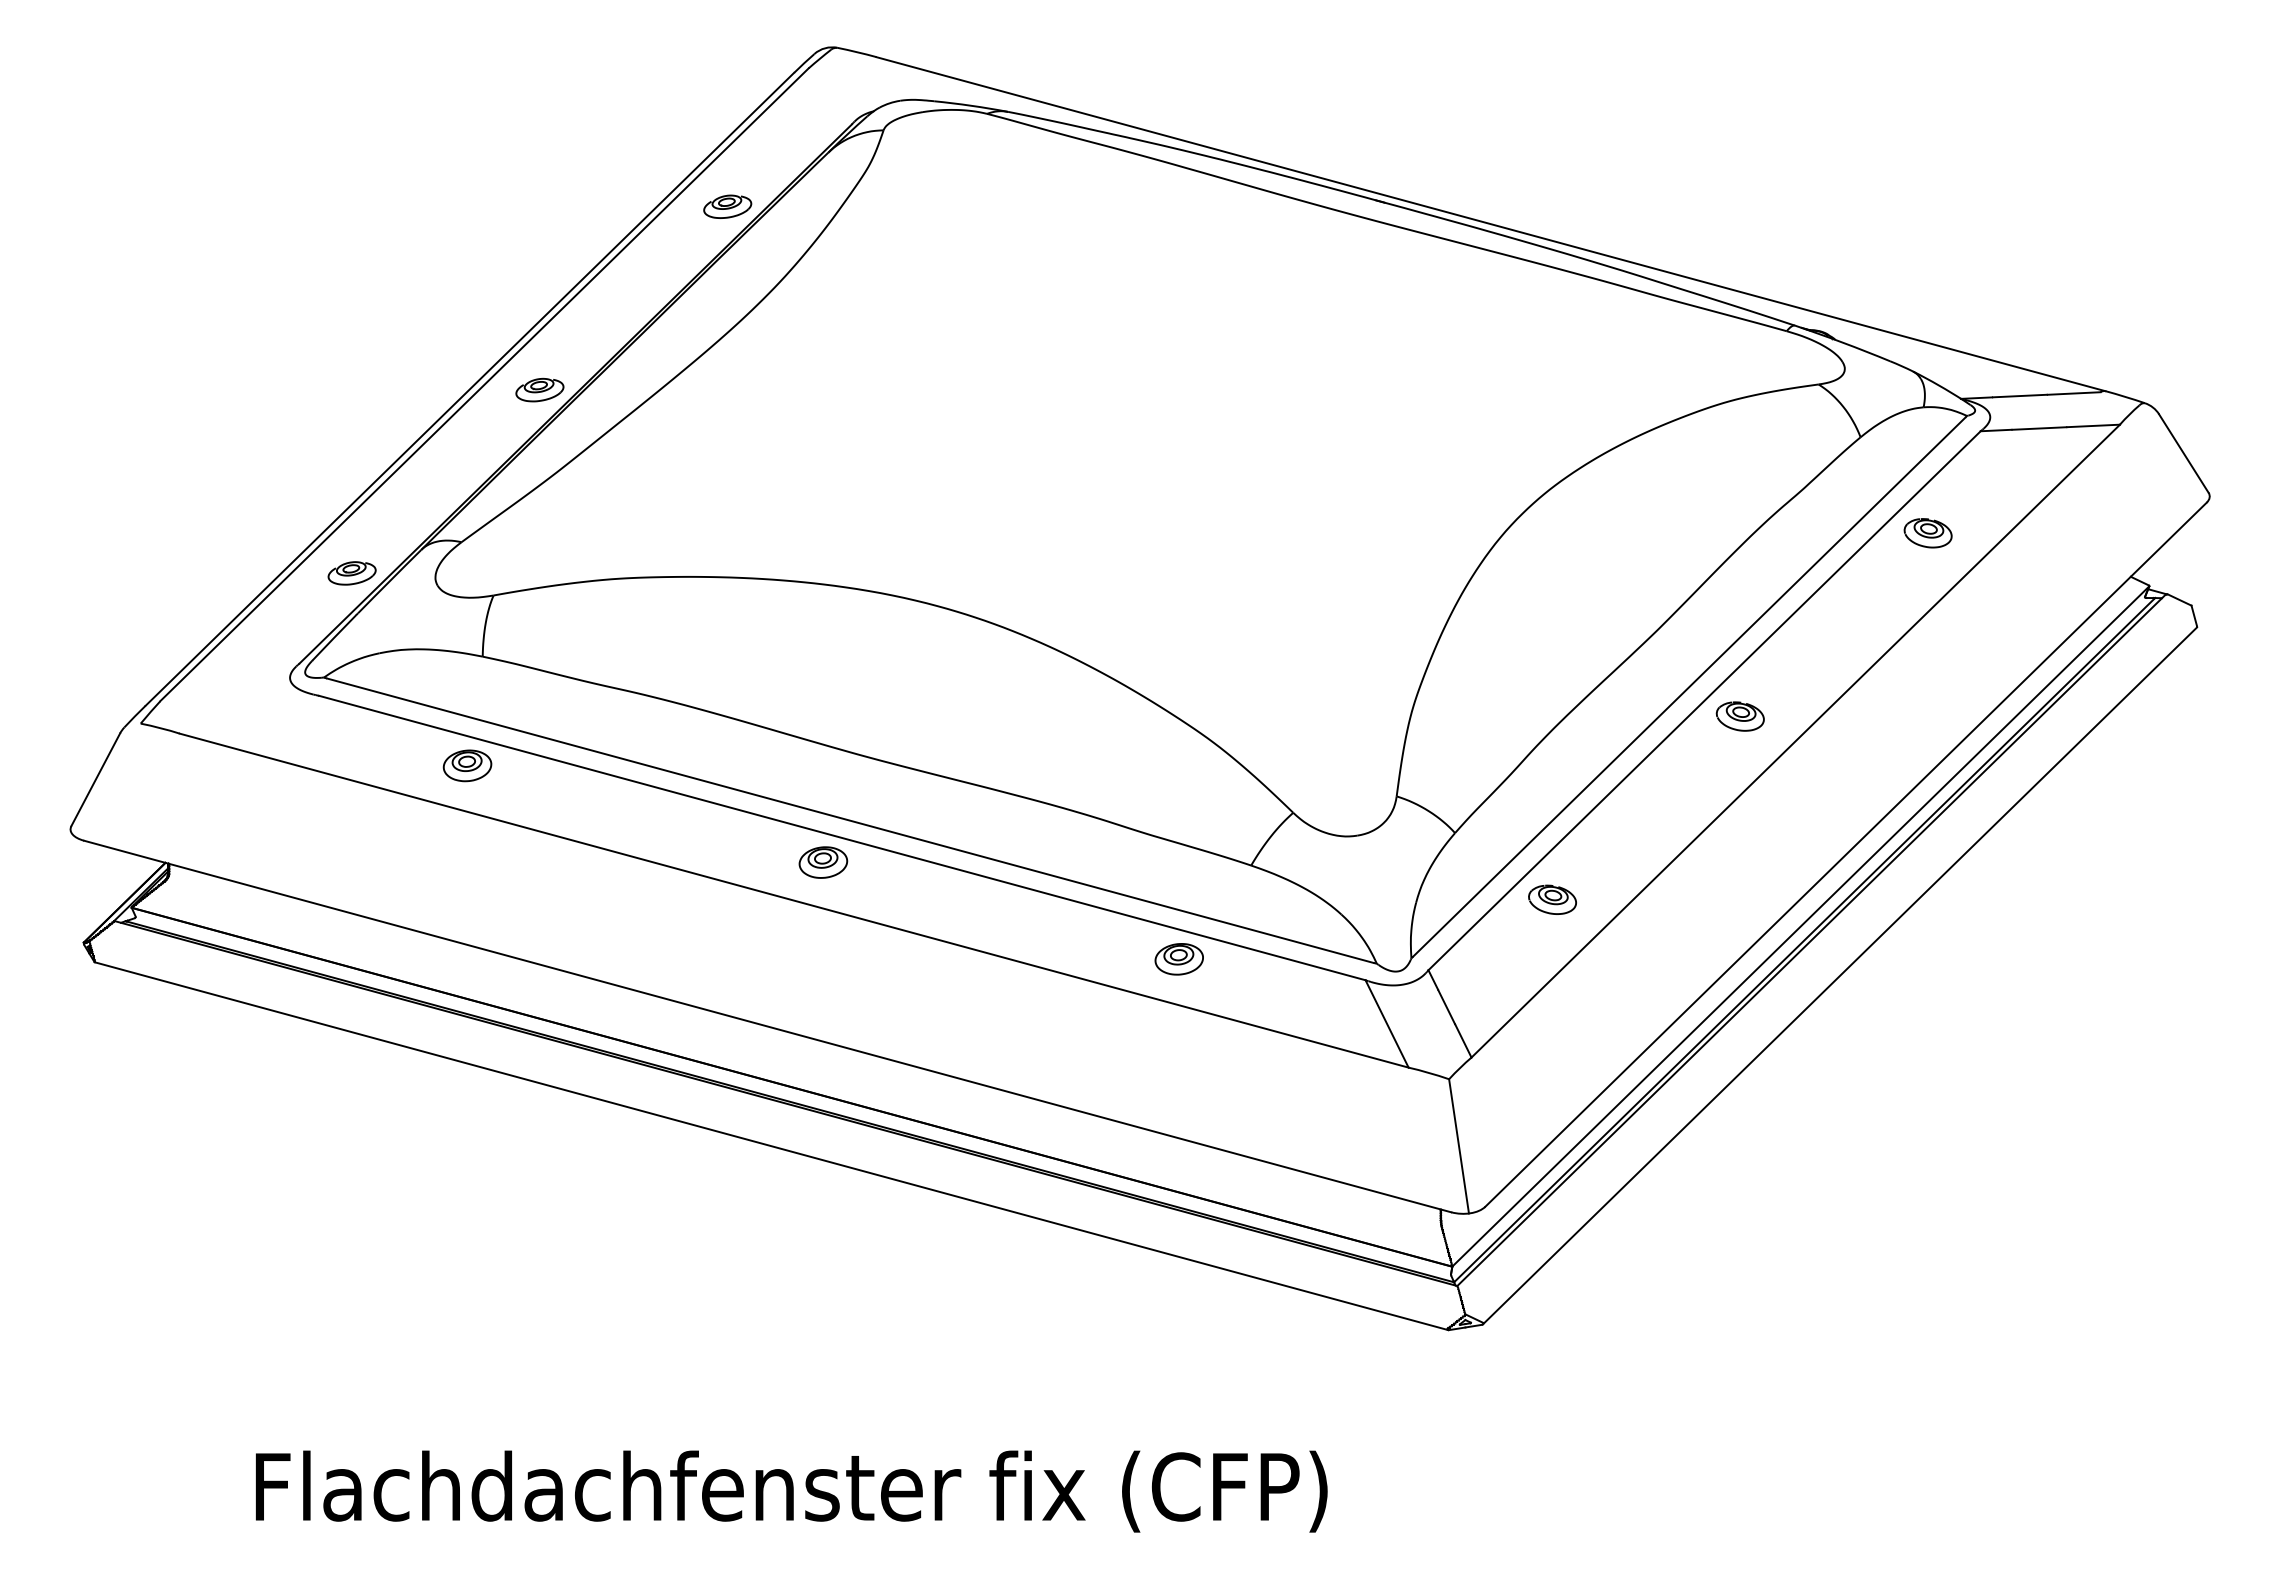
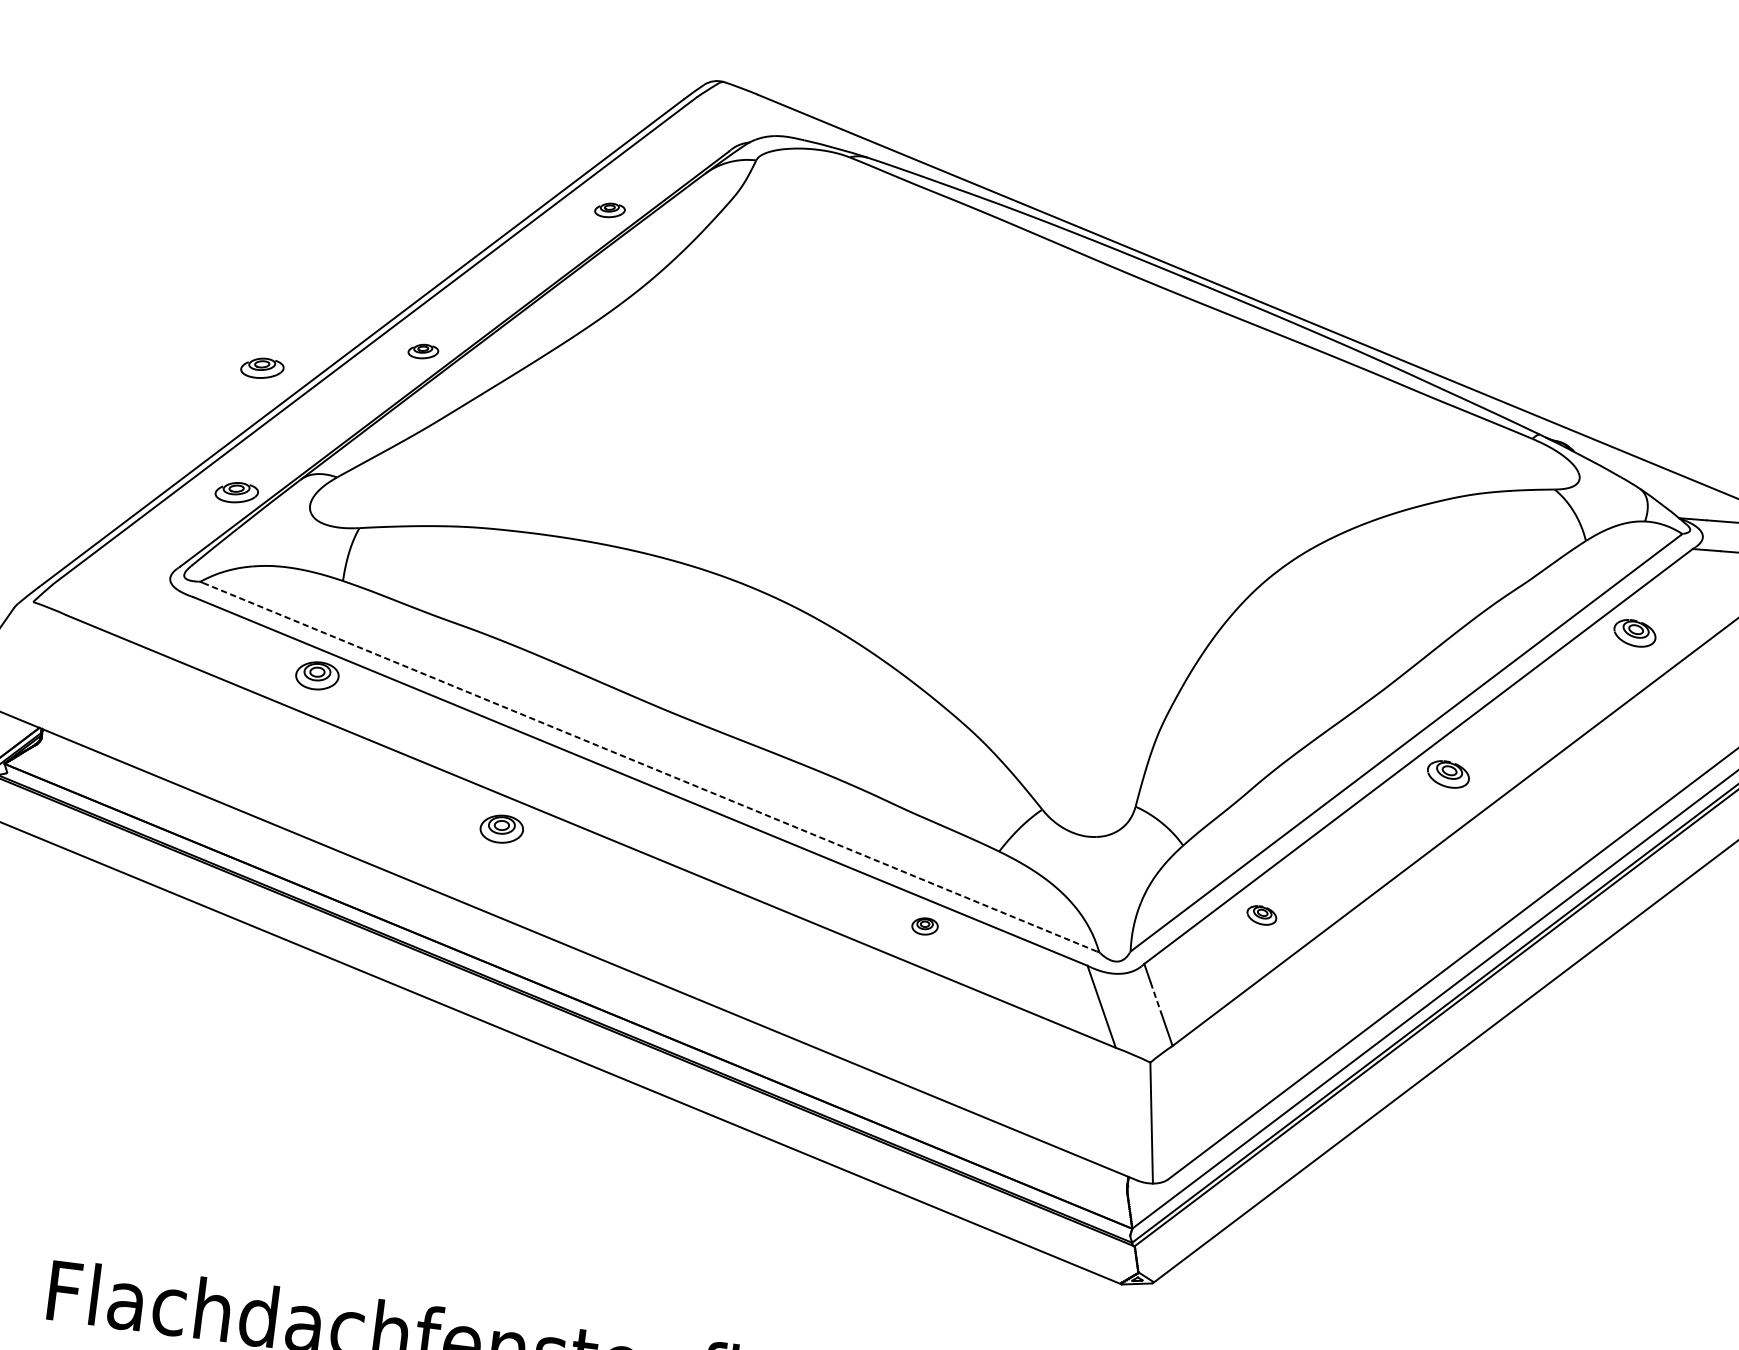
part: (727, 206) -> (609, 210), size x0.7
part: (539, 389) -> (423, 351), size x0.7
part: (362, 431) -> (261, 368), added
line: (850, 820) -> (649, 766), solid -> dashed
part: (823, 862) -> (501, 829), moved
part: (1552, 899) -> (1261, 915), size x0.7
part: (1178, 959) -> (924, 926), size x0.6
line: (1446, 1007) -> (1156, 998), solid -> dashed

